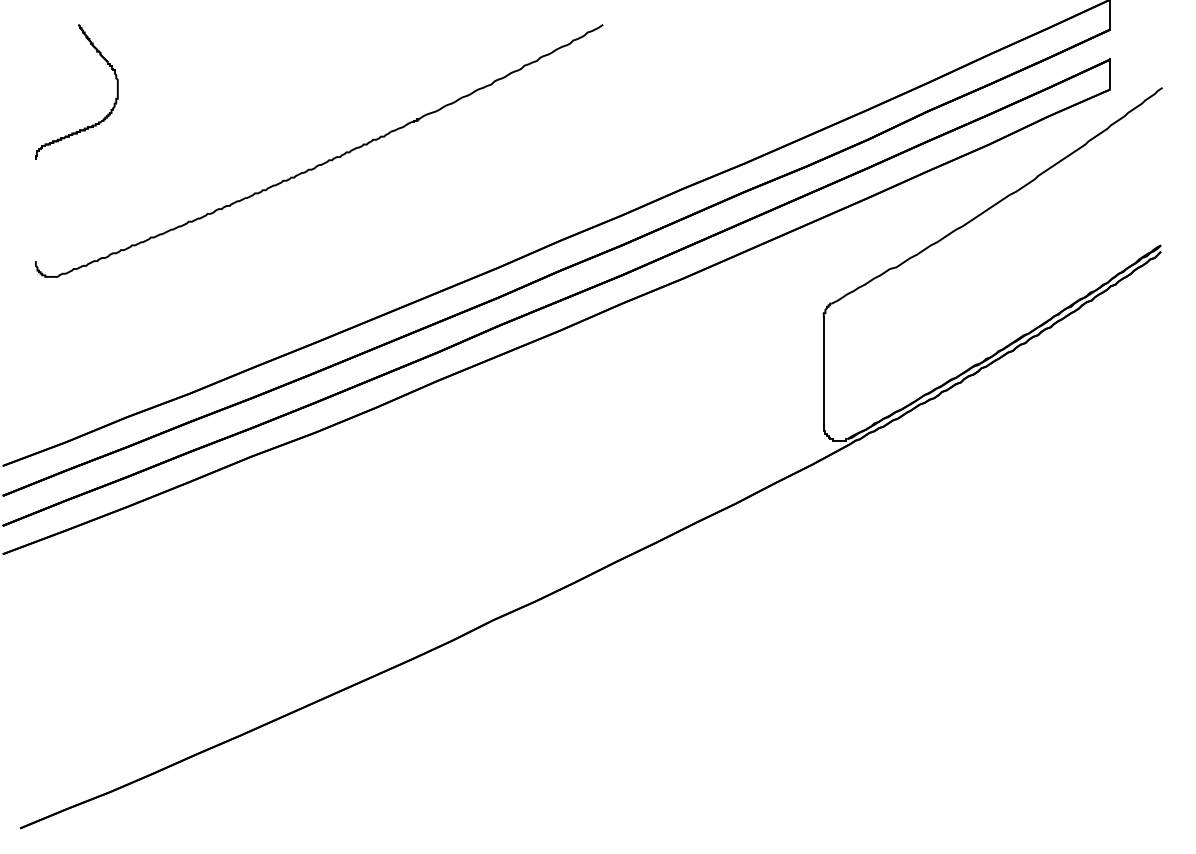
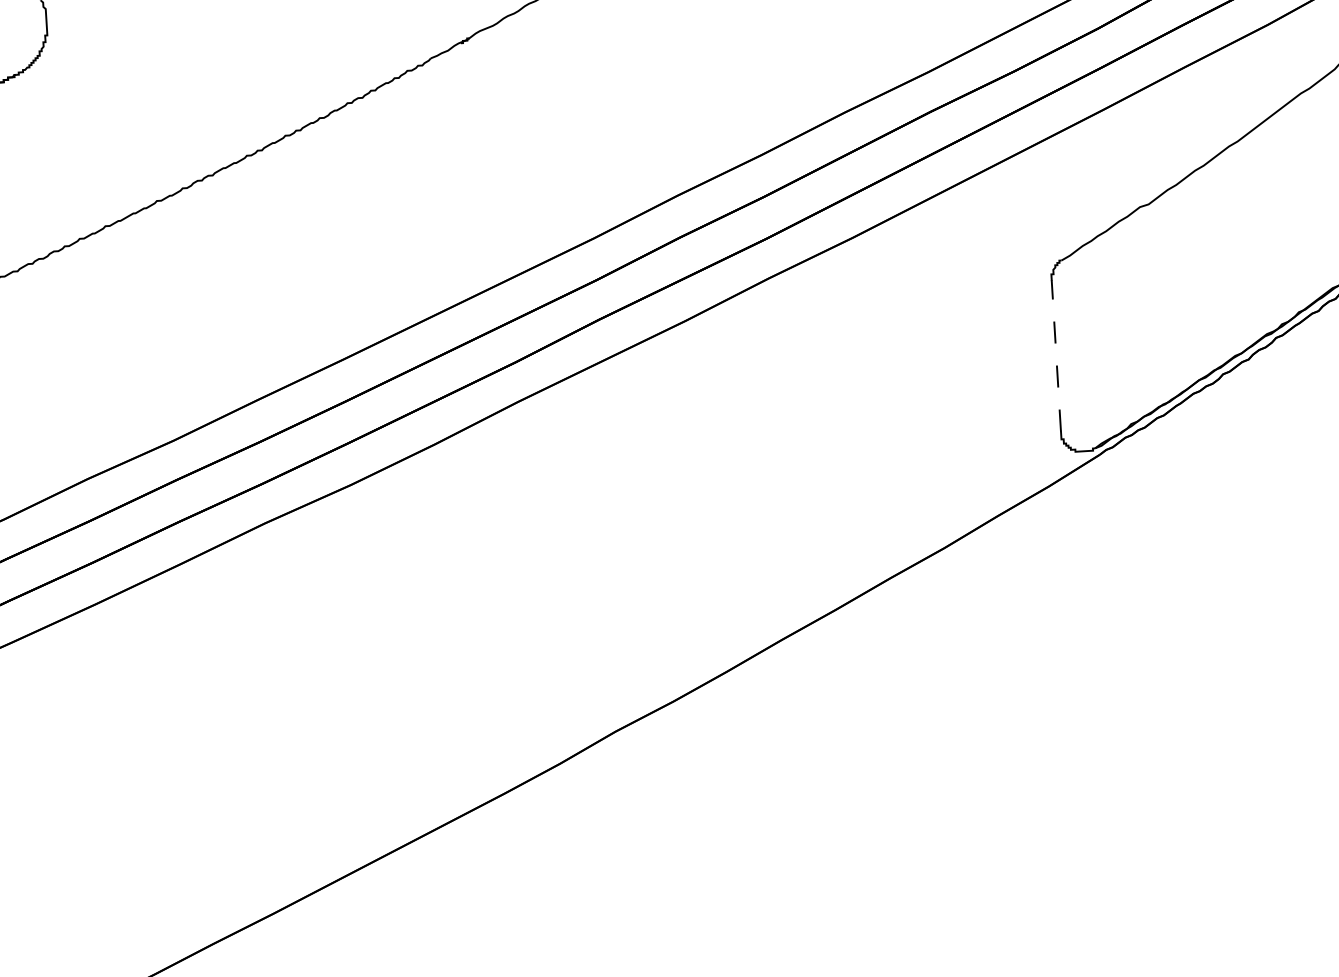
line: (823, 371) -> (1055, 355), solid -> dashed

